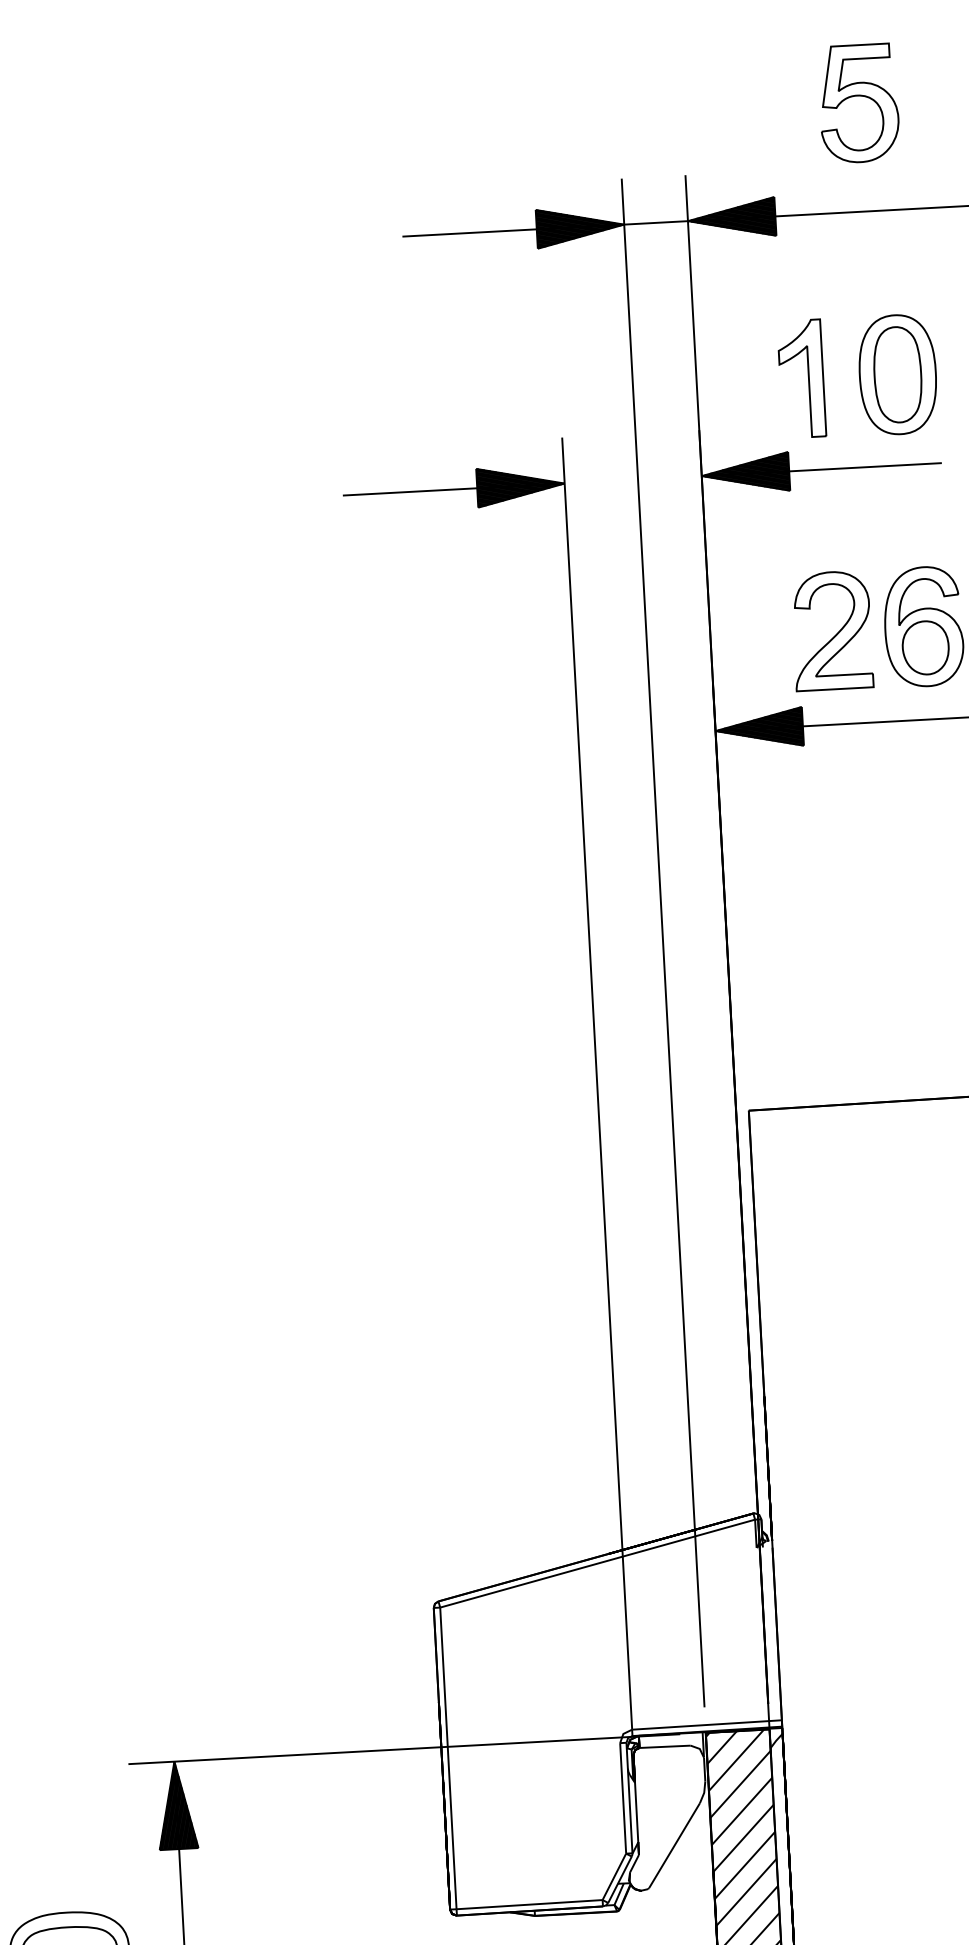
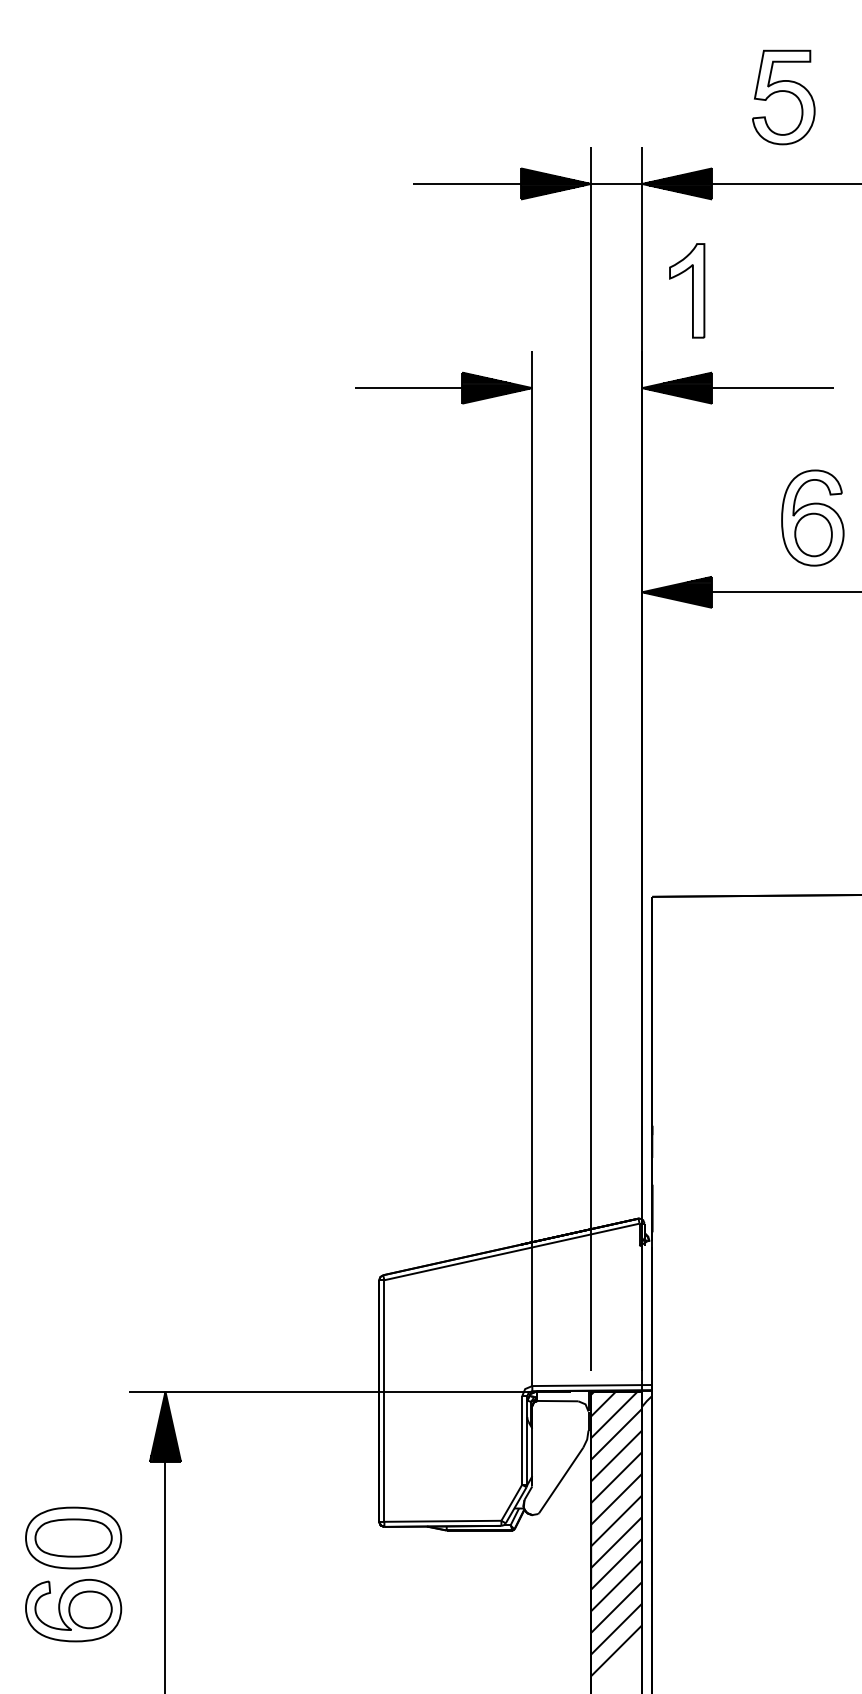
part: (897, 374) -> (802, 315), removed
part: (802, 378) -> (687, 290), moved
part: (832, 629) -> (739, 516), removed

